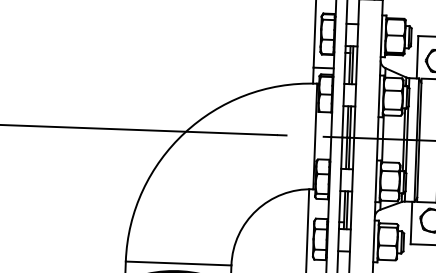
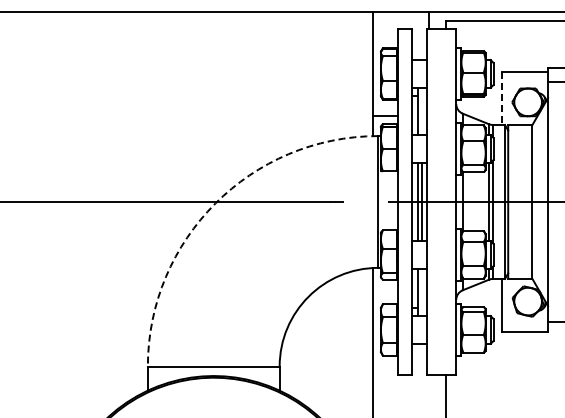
line: (417, 58) -> (502, 99), solid -> dashed
line: (352, 65) -> (421, 111), removed
arc: (184, 132) -> (215, 203), solid -> dashed
line: (347, 210) -> (421, 292), removed

